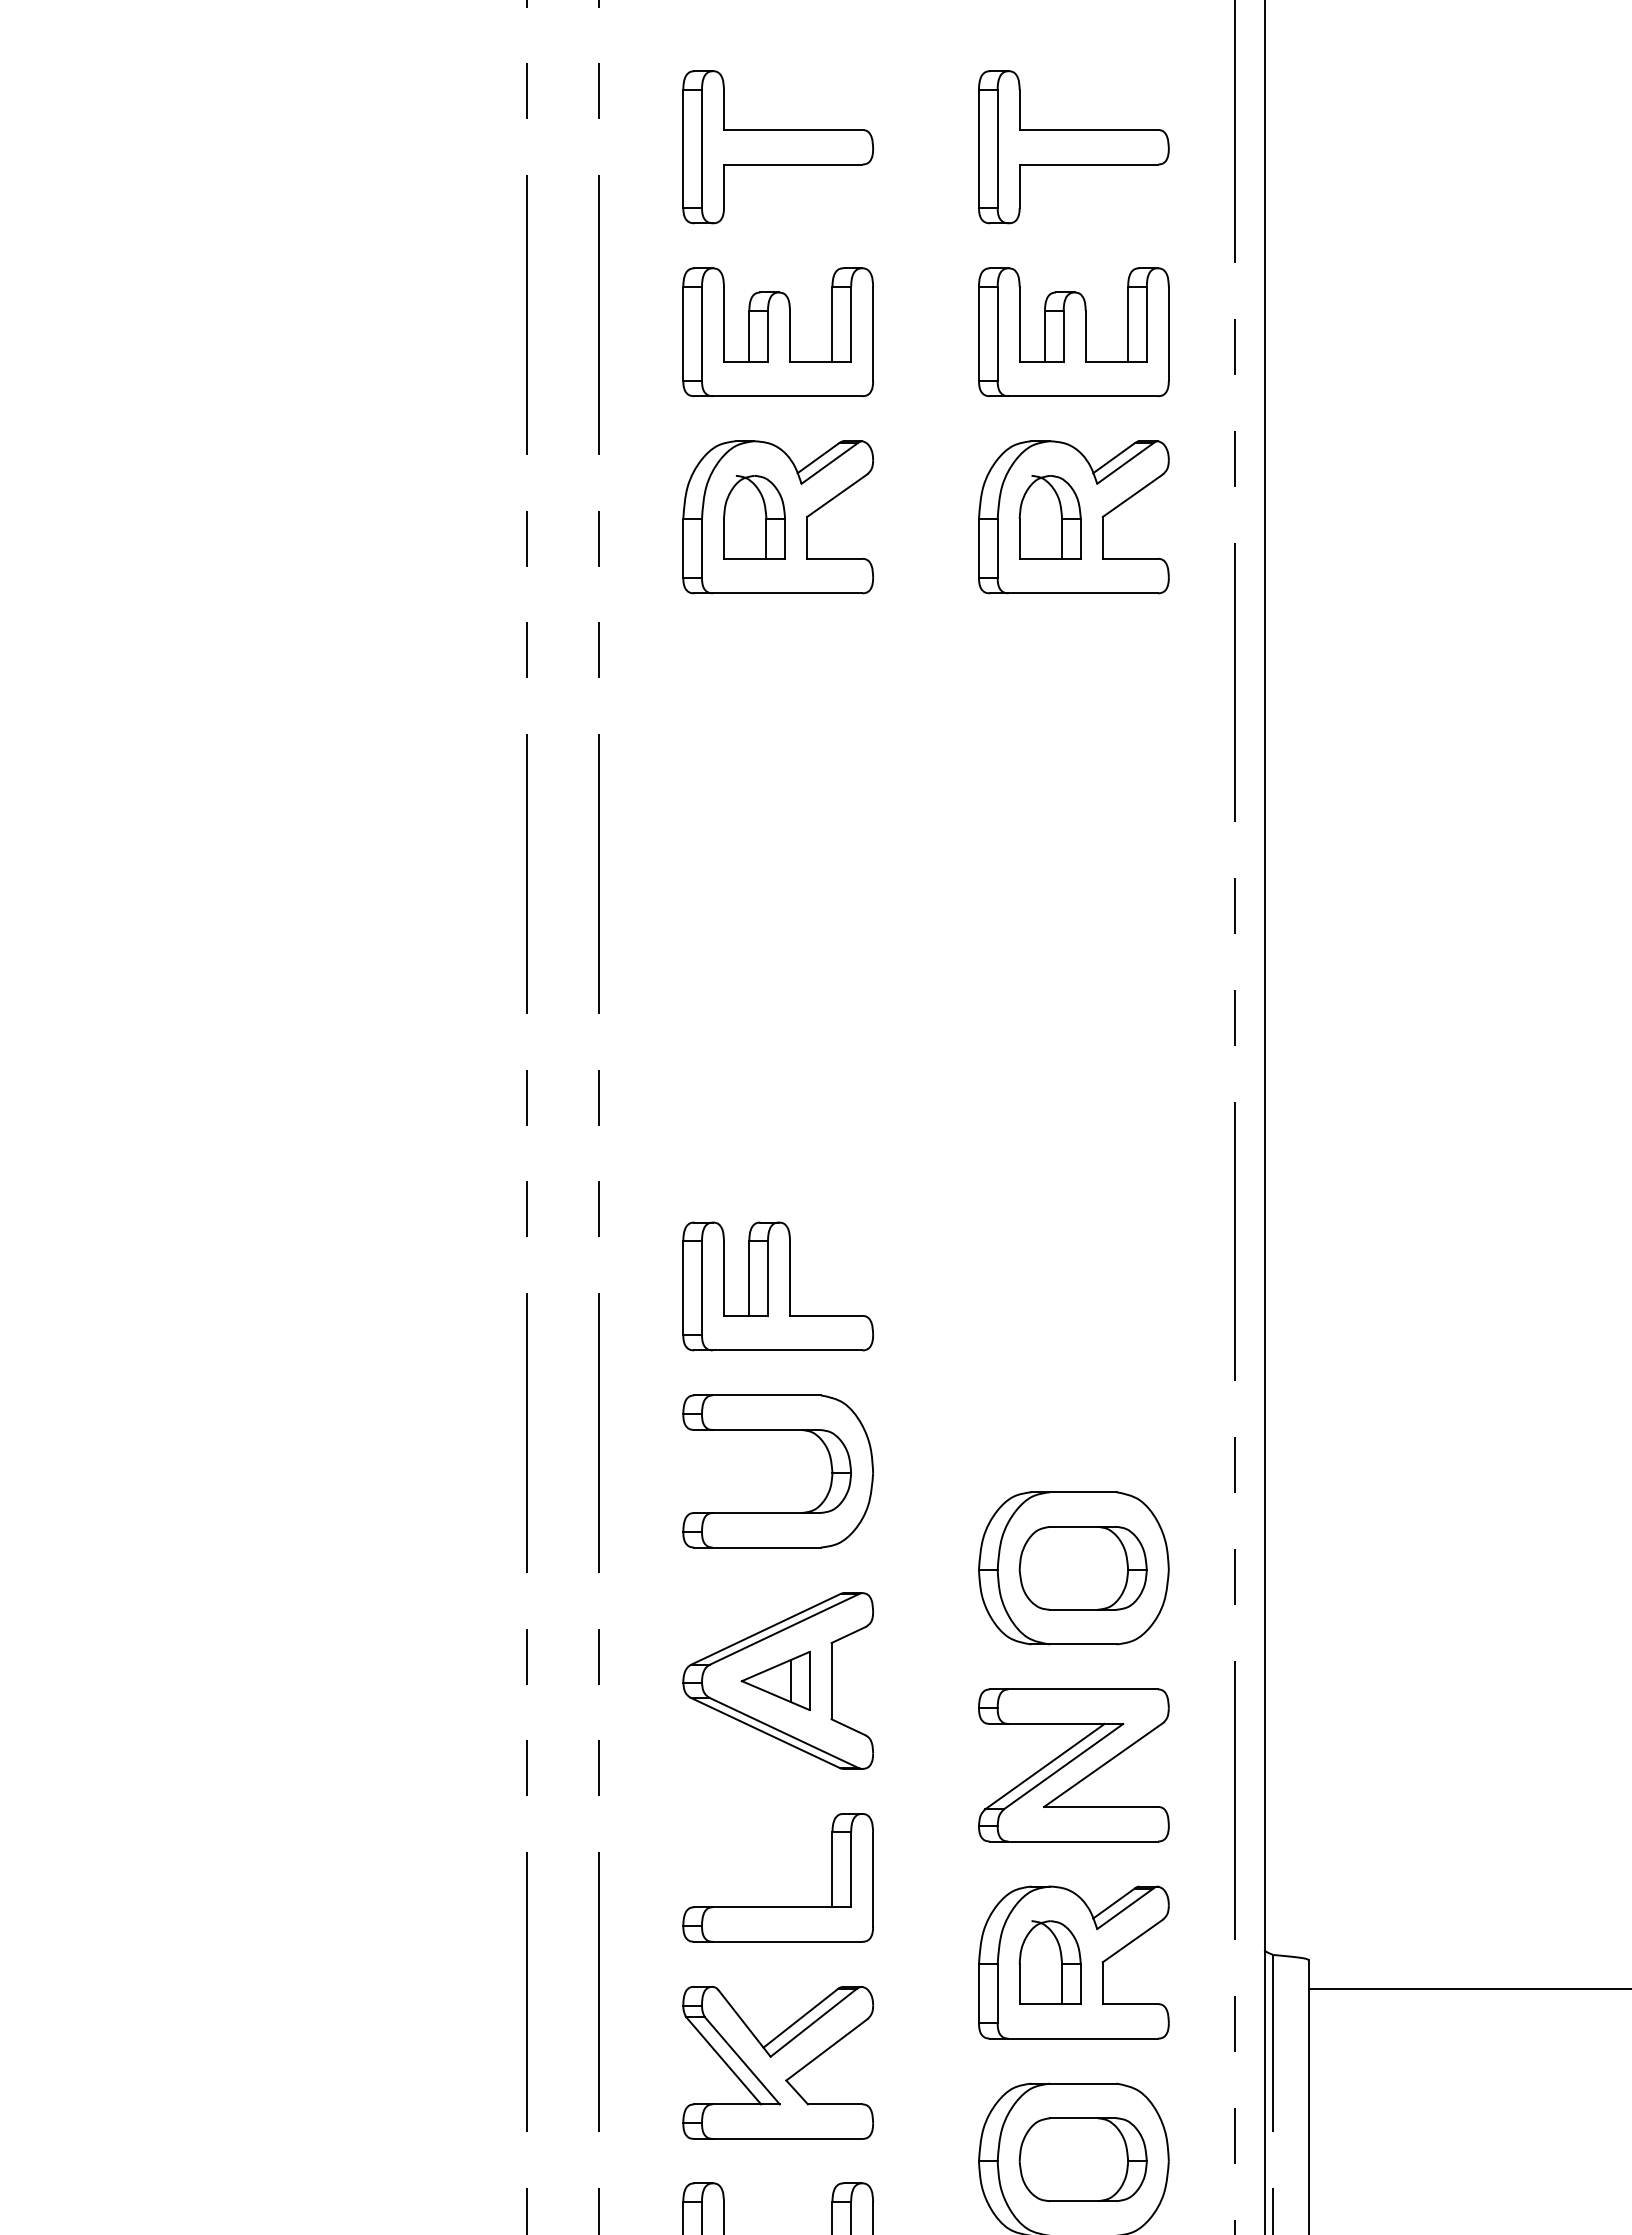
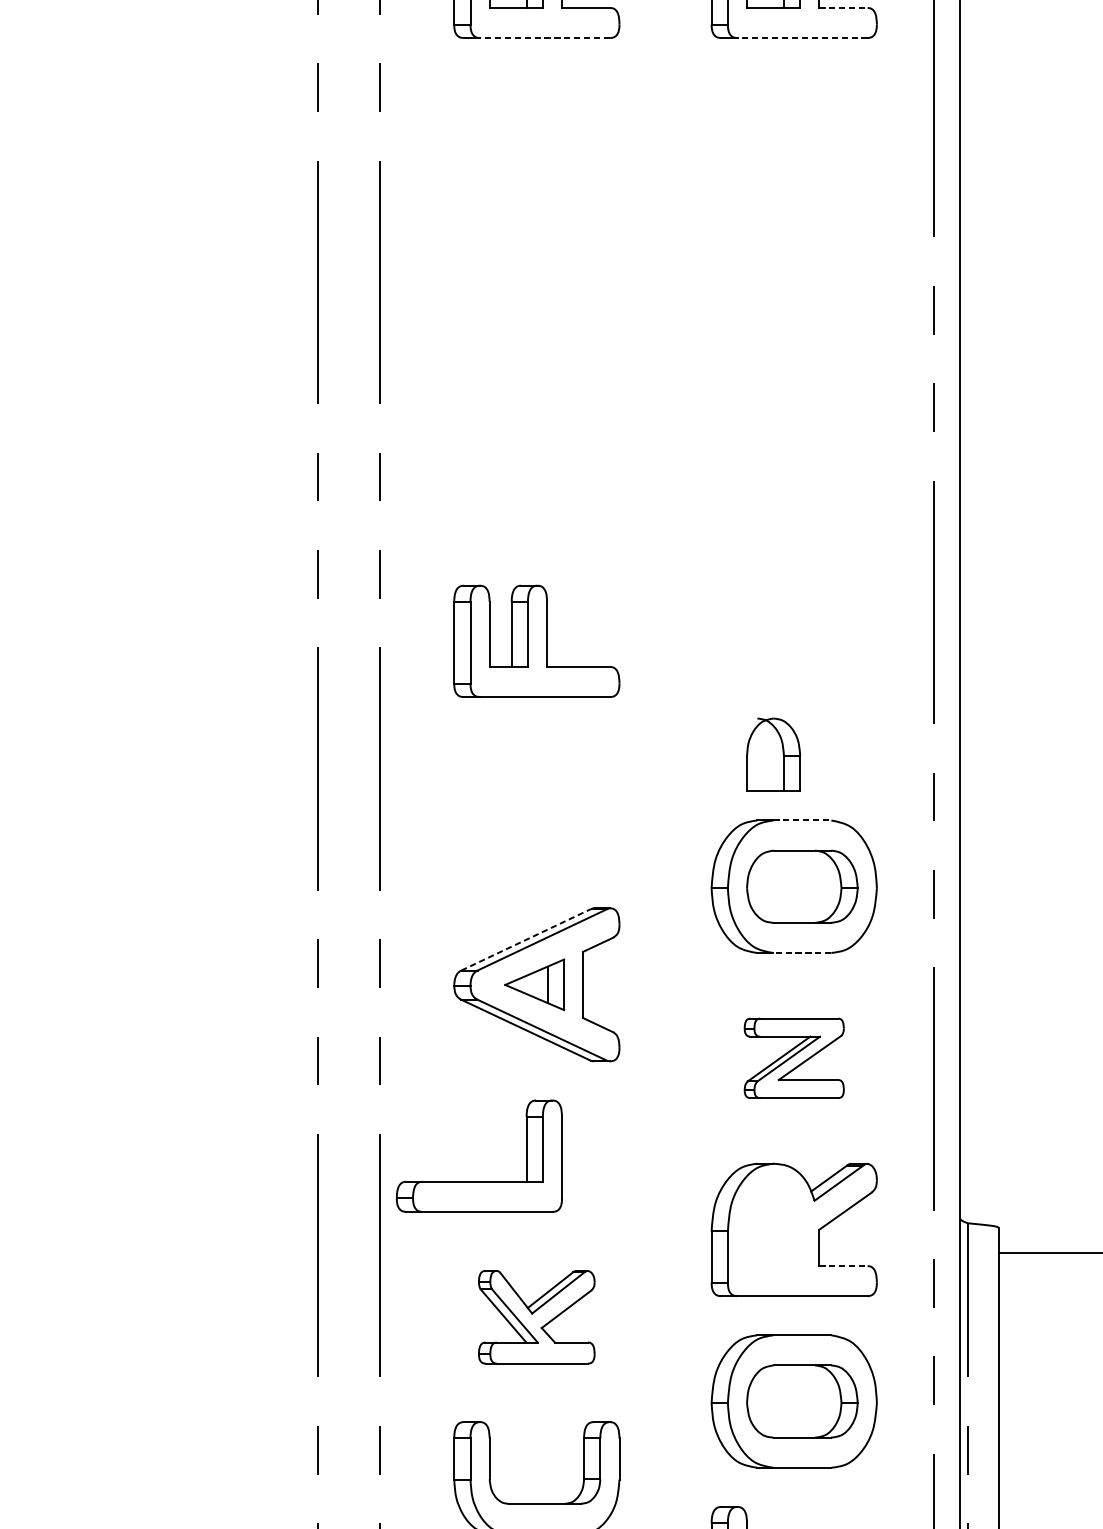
line: (1130, 558) -> (843, 7), solid -> dashed
line: (787, 593) -> (544, 38), solid -> dashed
line: (1083, 593) -> (802, 38), solid -> dashed
part: (777, 1430) -> (536, 766), removed
line: (1083, 1492) -> (802, 820), solid -> dashed
line: (766, 1629) -> (526, 939), solid -> dashed
line: (1082, 1644) -> (801, 953), solid -> dashed
part: (1073, 1765) -> (793, 1058), size x0.6
part: (777, 1906) -> (478, 1181), moved
part: (1049, 1962) -> (773, 754), moved
line: (1130, 2004) -> (843, 1266), solid -> dashed
part: (777, 2062) -> (536, 1316), size x0.7

